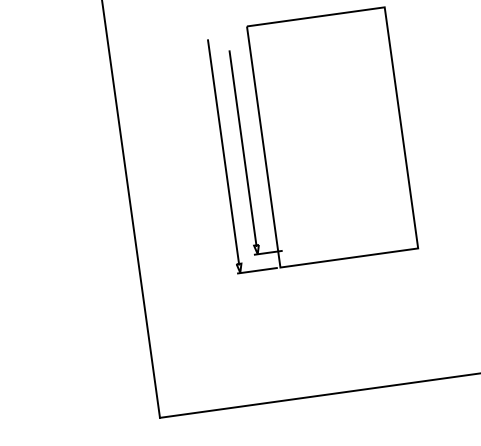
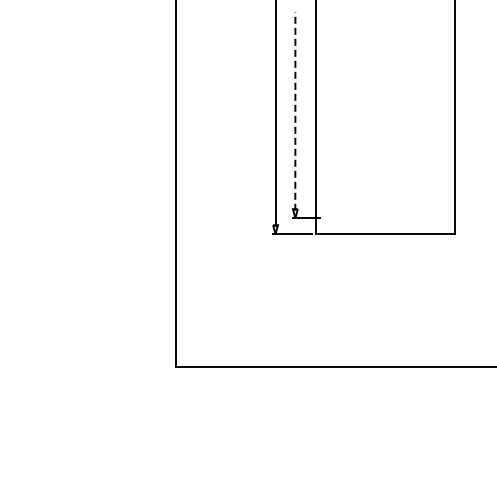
line: (243, 148) -> (295, 111), solid -> dashed

